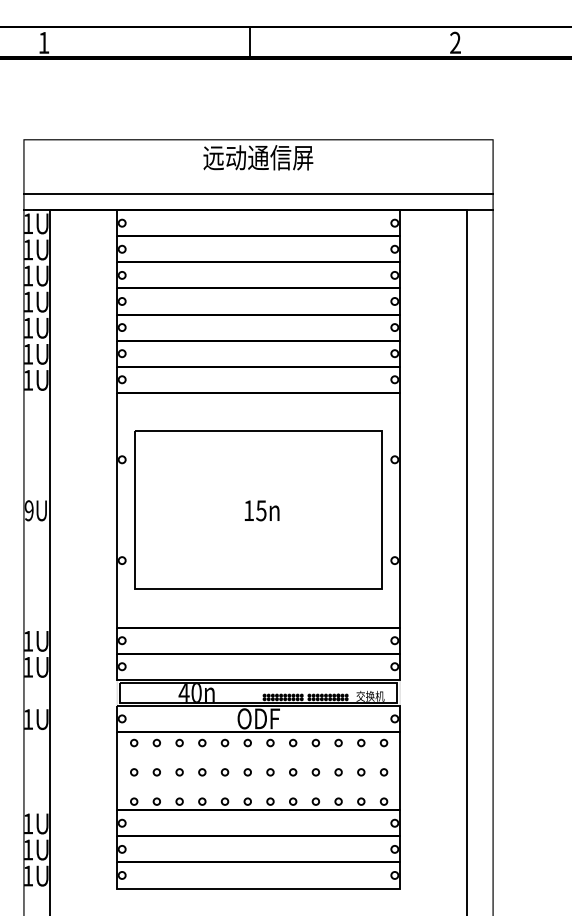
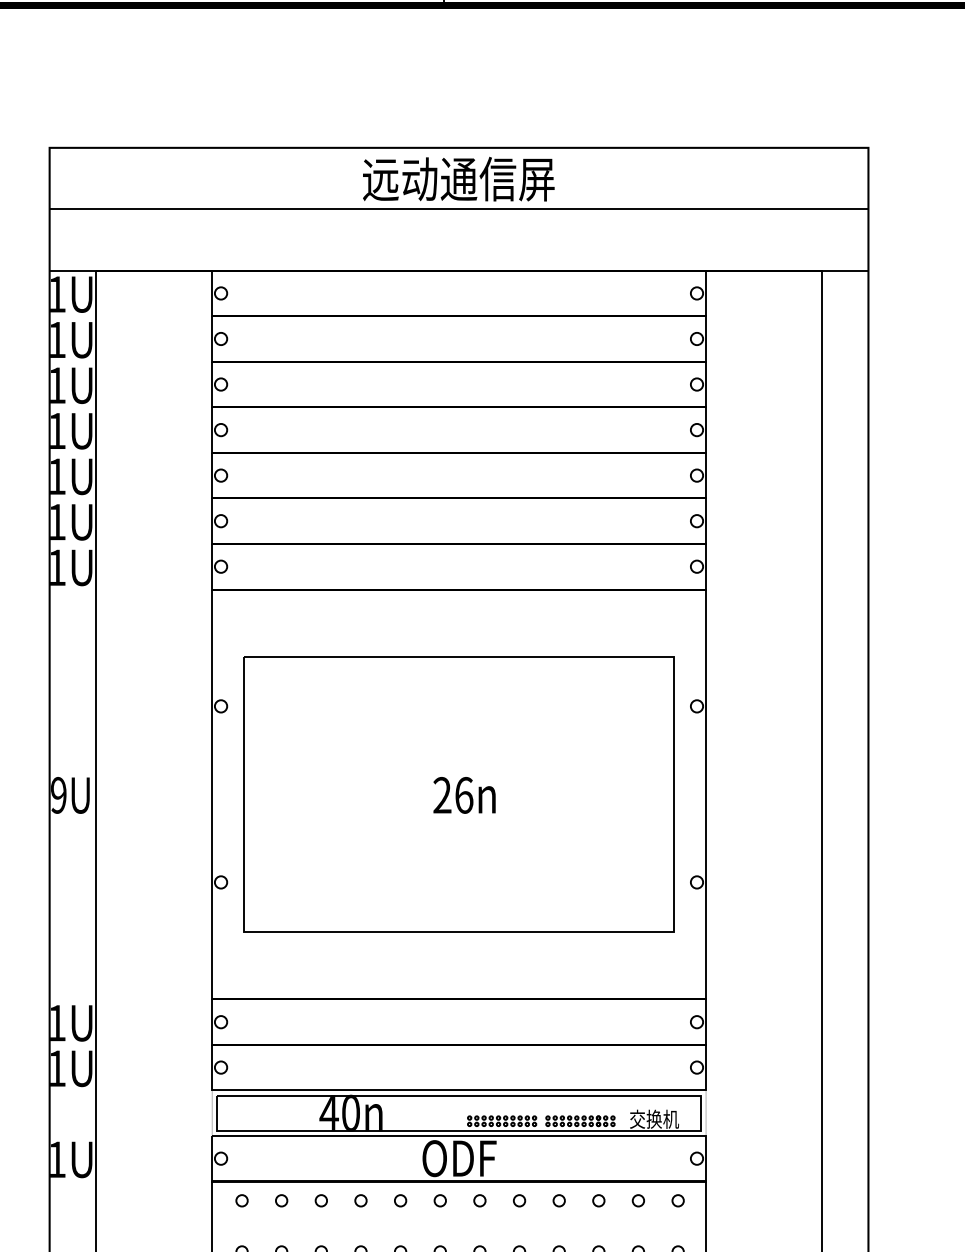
line: (258, 193) -> (459, 208), moved
text: (254, 510) -> (452, 794), 15n -> 26n

